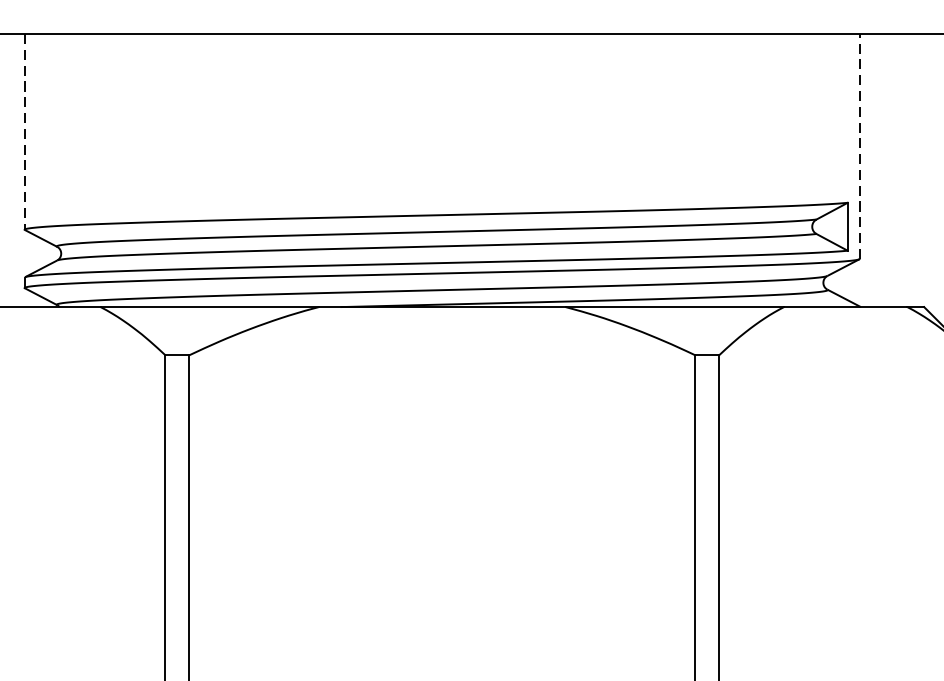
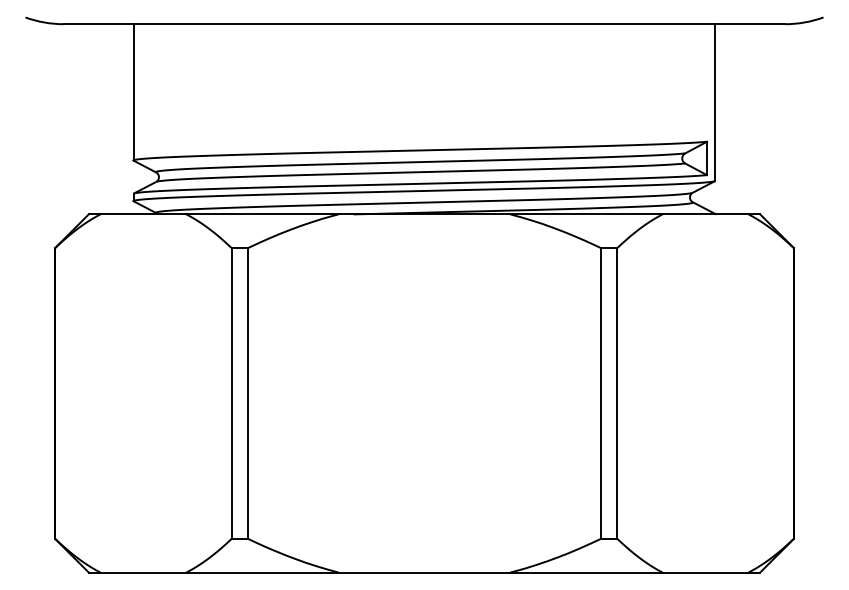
line: (24, 132) -> (133, 92), dashed -> solid
line: (859, 146) -> (715, 102), dashed -> solid

